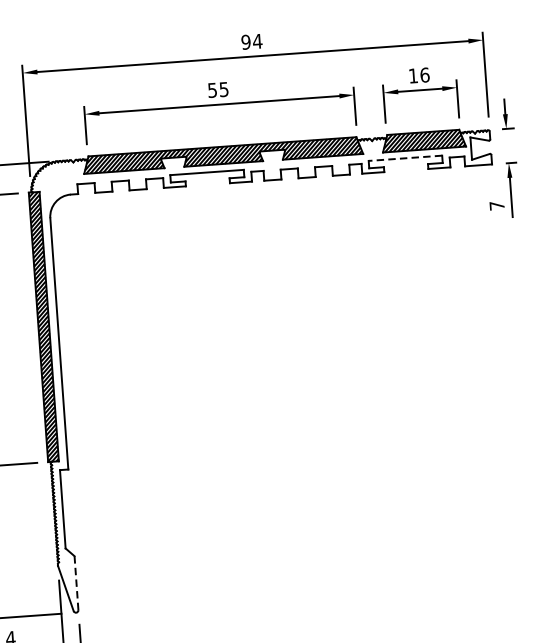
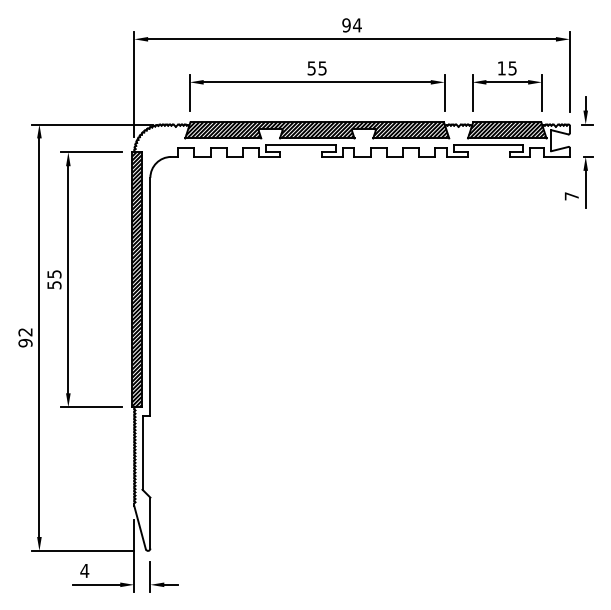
text: (424, 75) -> (512, 68), 16 -> 15
line: (405, 158) -> (488, 145), dashed -> solid
line: (76, 583) -> (150, 523), dashed -> solid

